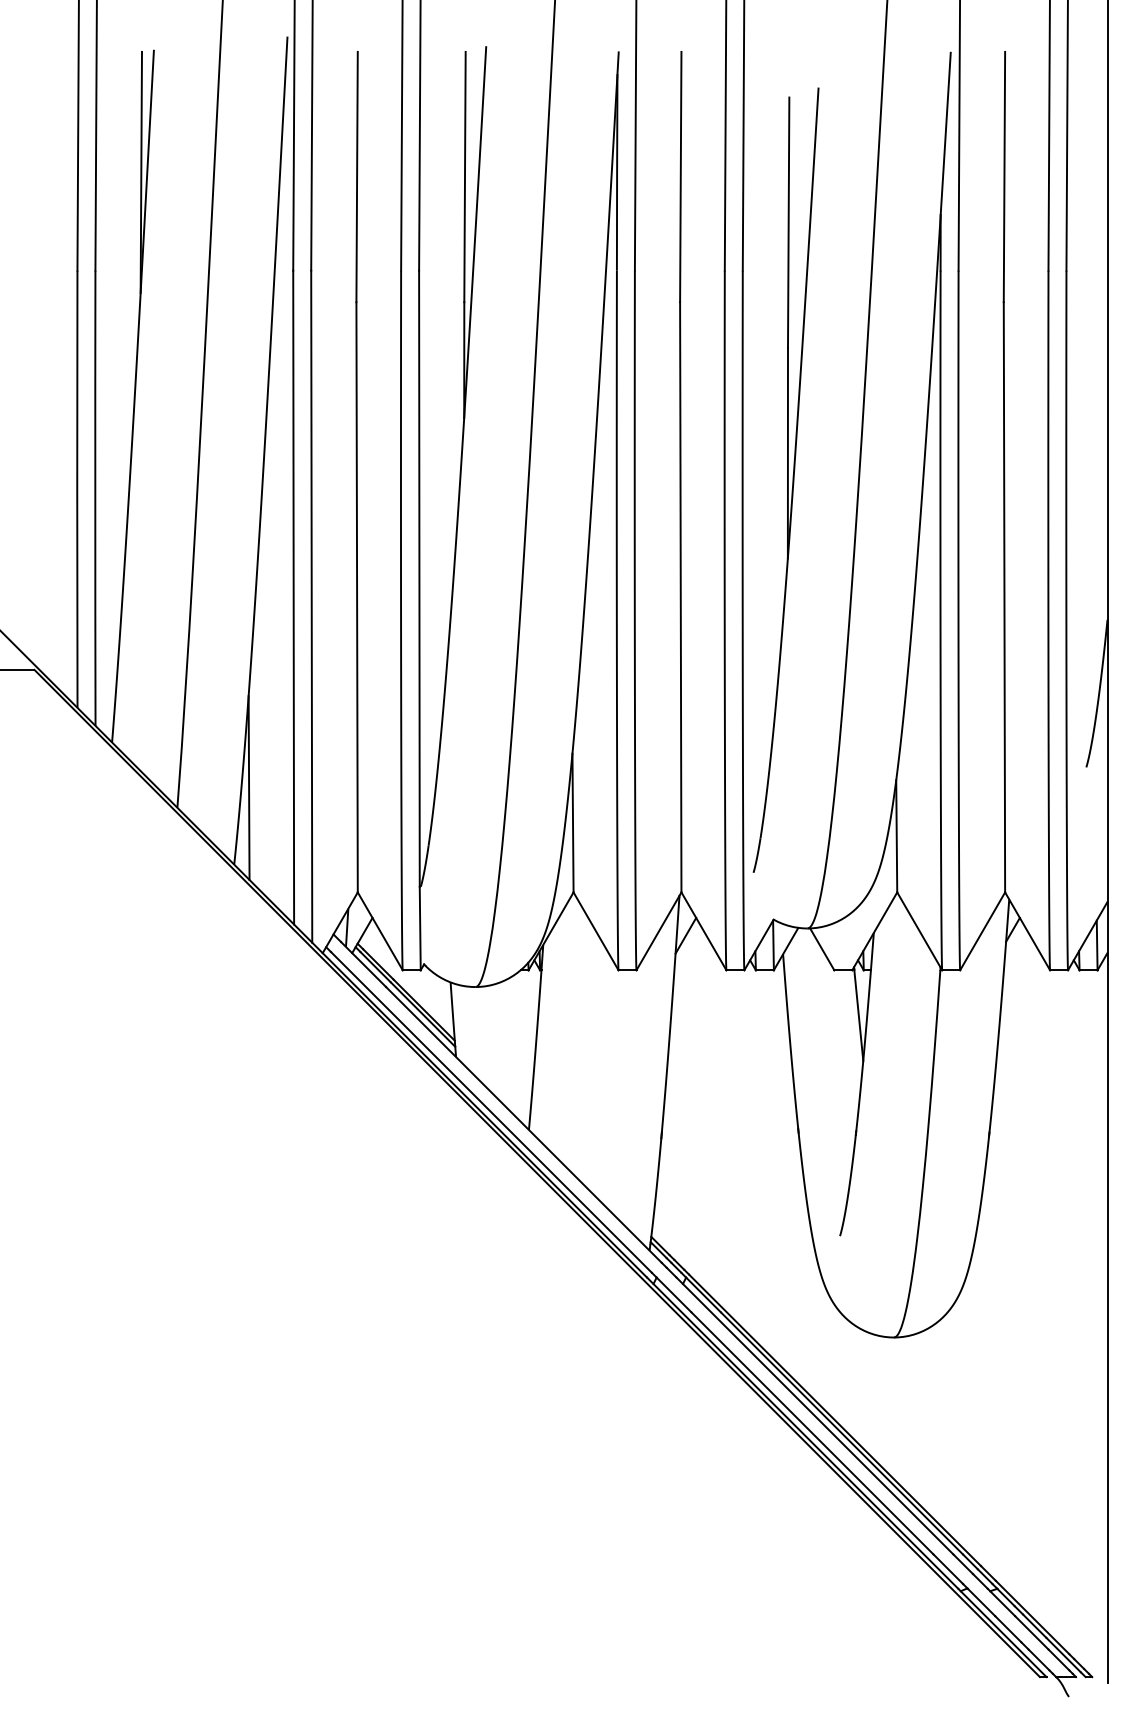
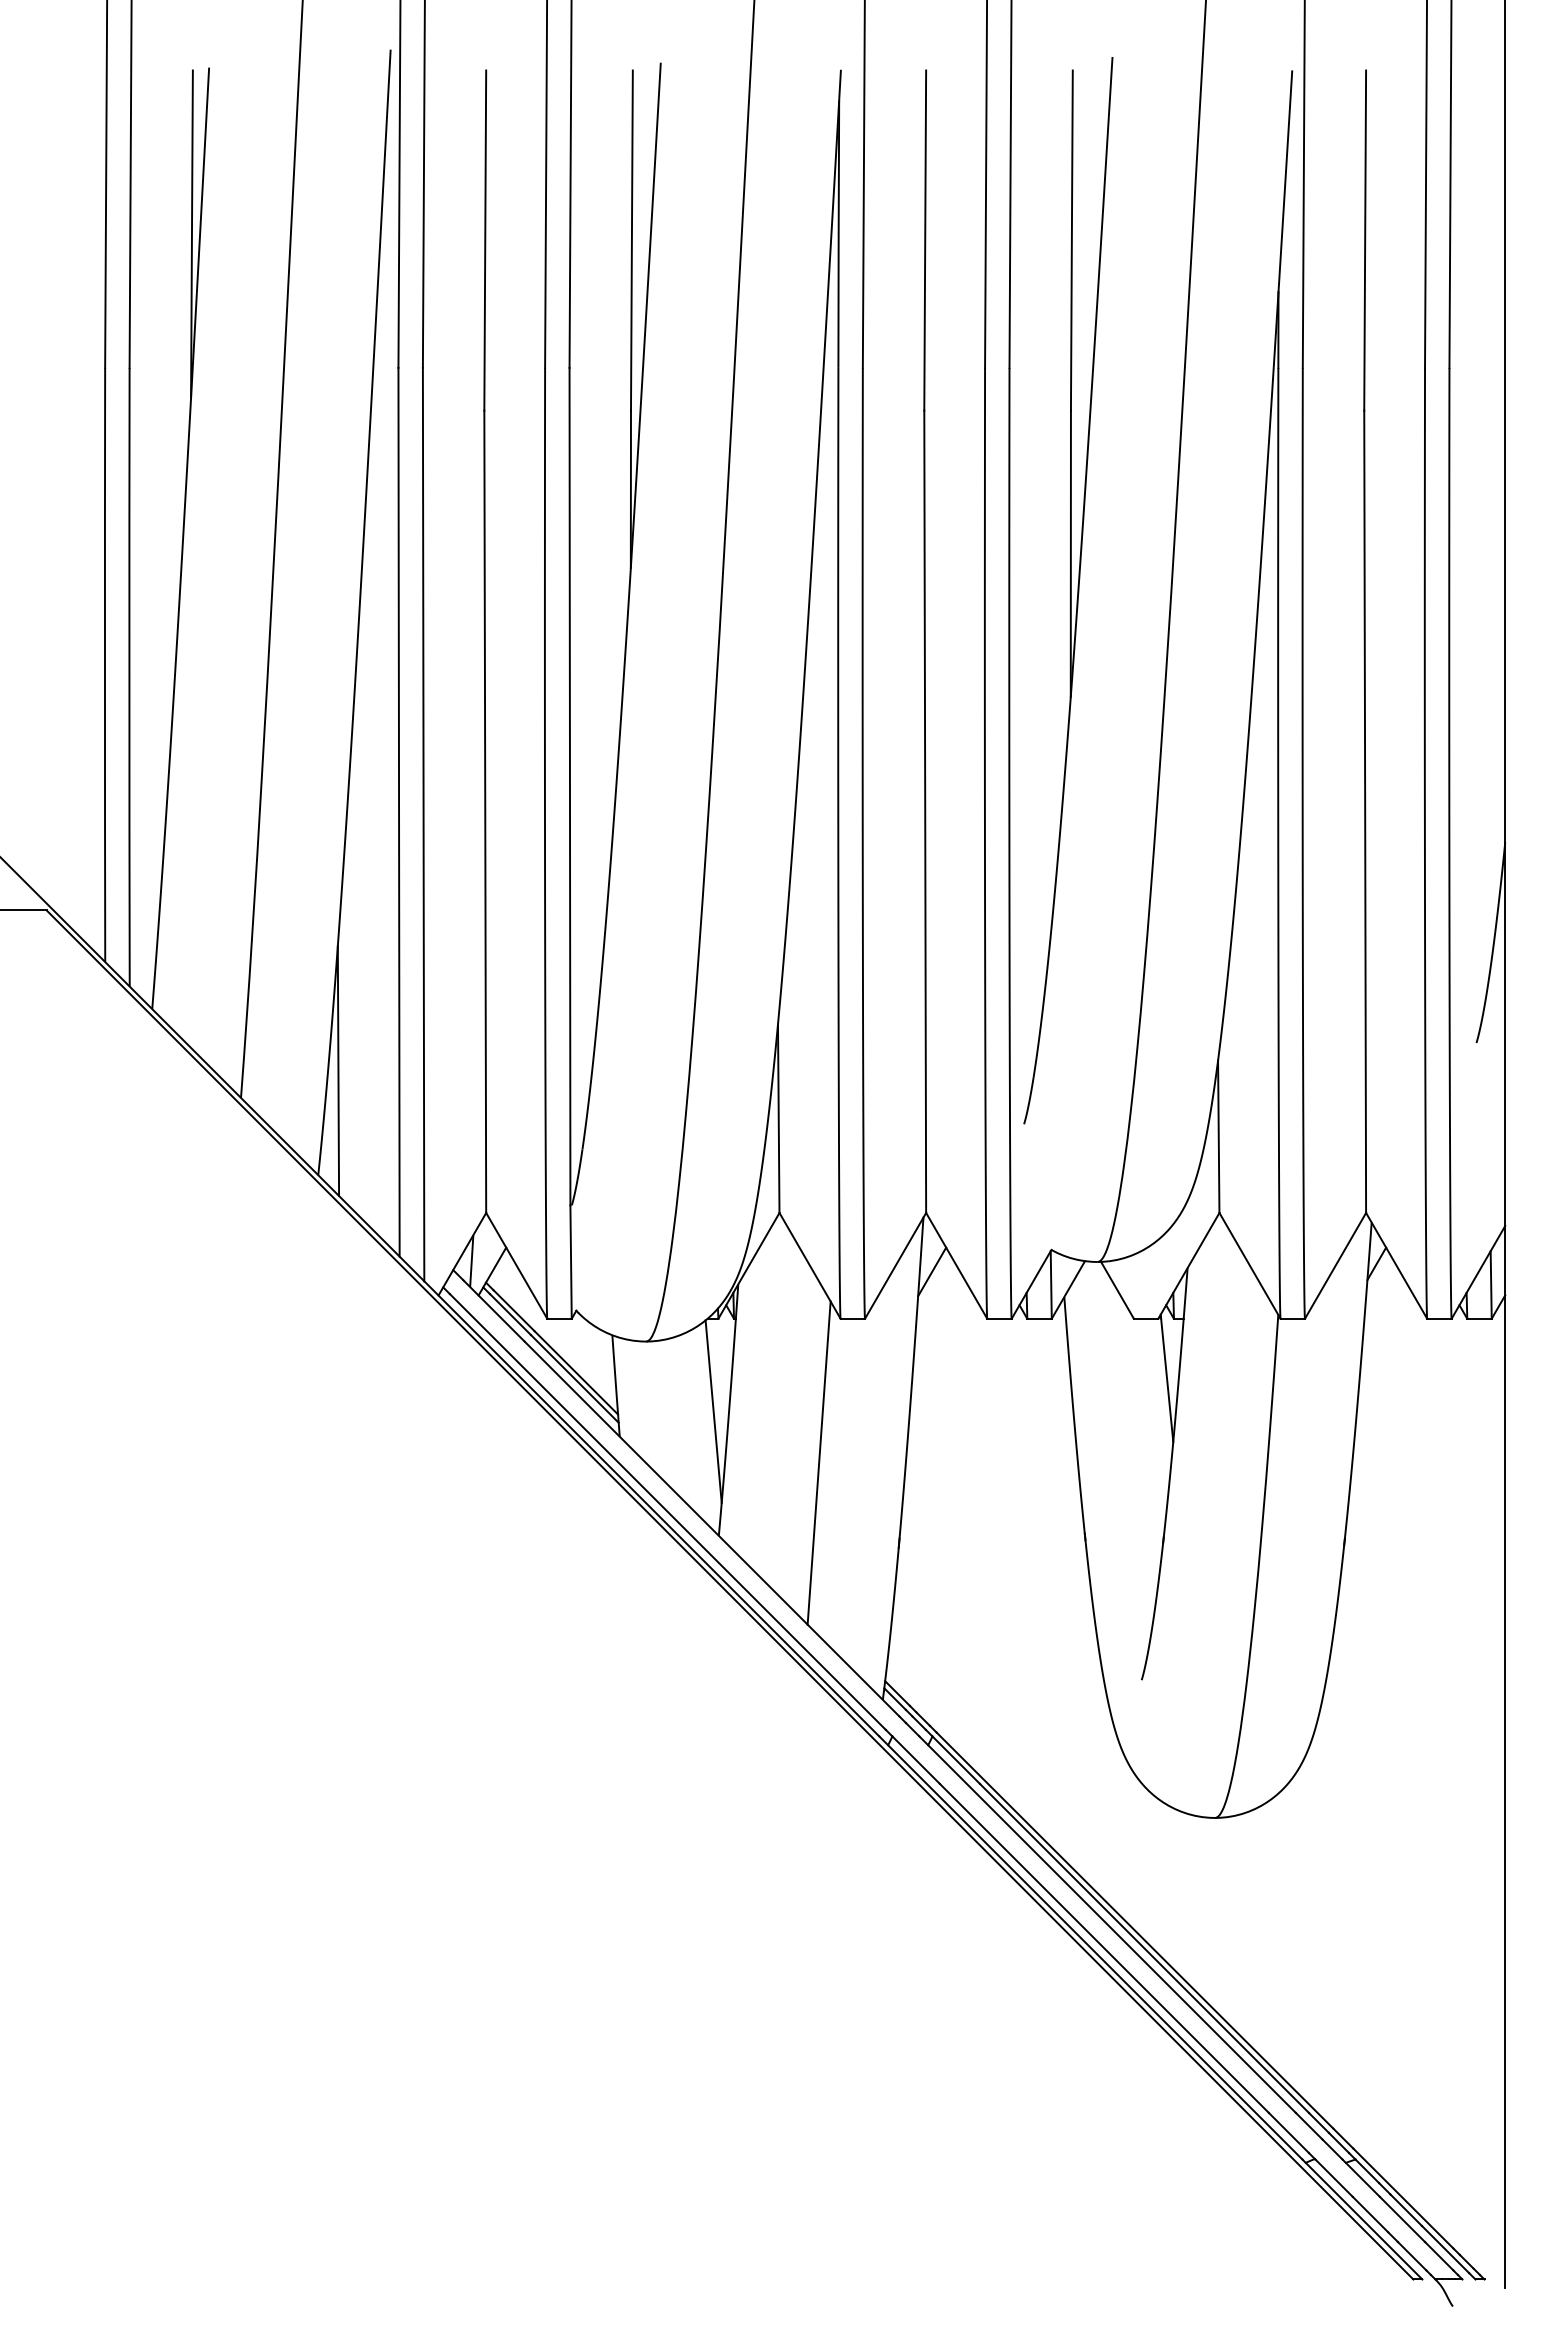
part: (786, 480) -> (1068, 590), moved
line: (525, 1038) -> (713, 1411), added
line: (602, 1076) -> (818, 1462), added

